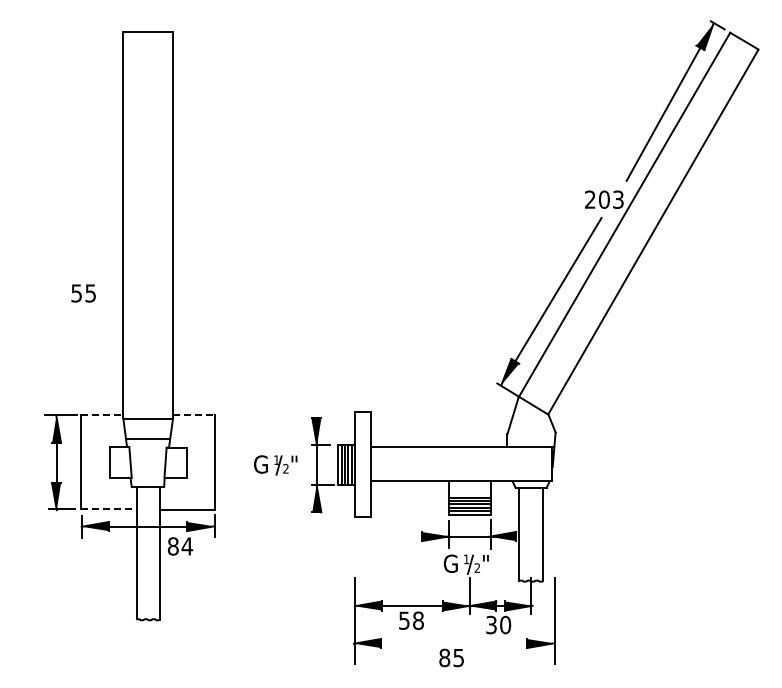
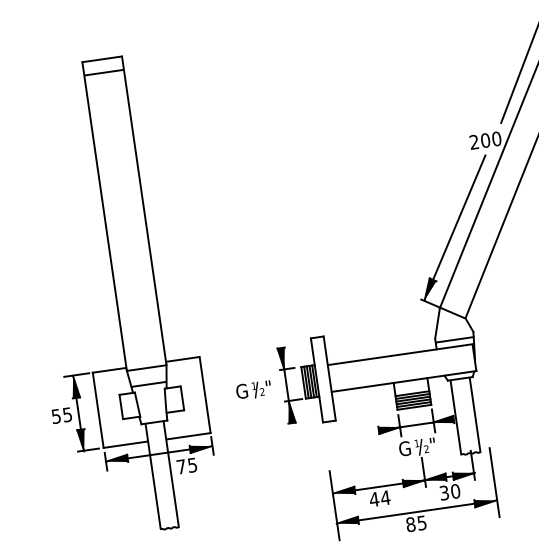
line: (148, 48) -> (104, 72), added
text: (618, 199) -> (496, 138), 203 -> 200
text: (83, 293) -> (61, 415), moved
line: (194, 414) -> (183, 359), dashed -> solid
line: (102, 415) -> (109, 370), dashed -> solid
line: (530, 438) -> (454, 339), added
line: (108, 509) -> (125, 444), dashed -> solid
text: (180, 546) -> (187, 466), 84 -> 75
text: (411, 620) -> (380, 498), 58 -> 44
line: (452, 643) -> (415, 512), added

